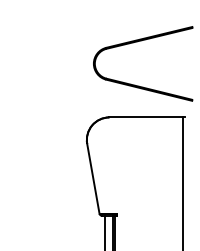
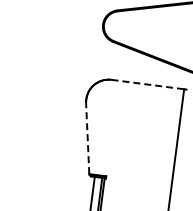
line: (146, 117) -> (148, 84), solid -> dashed
line: (93, 178) -> (87, 138), solid -> dashed

